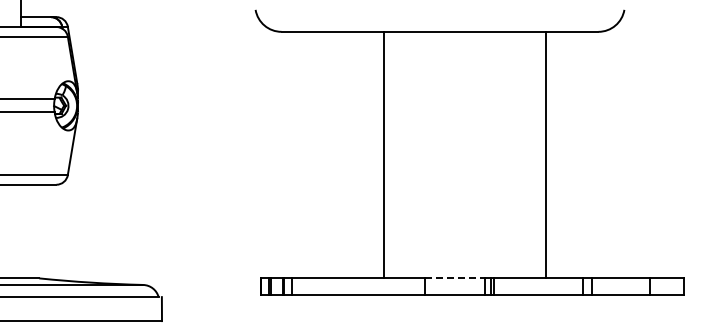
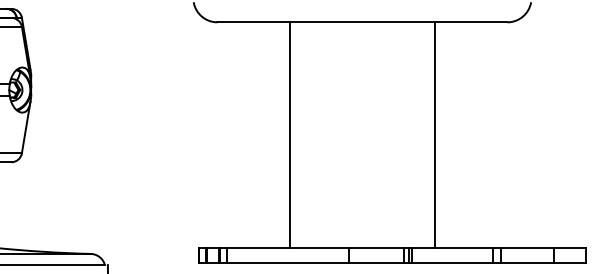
line: (383, 154) -> (289, 134), moved
line: (546, 154) -> (435, 134), moved
line: (455, 278) -> (376, 248), dashed -> solid

